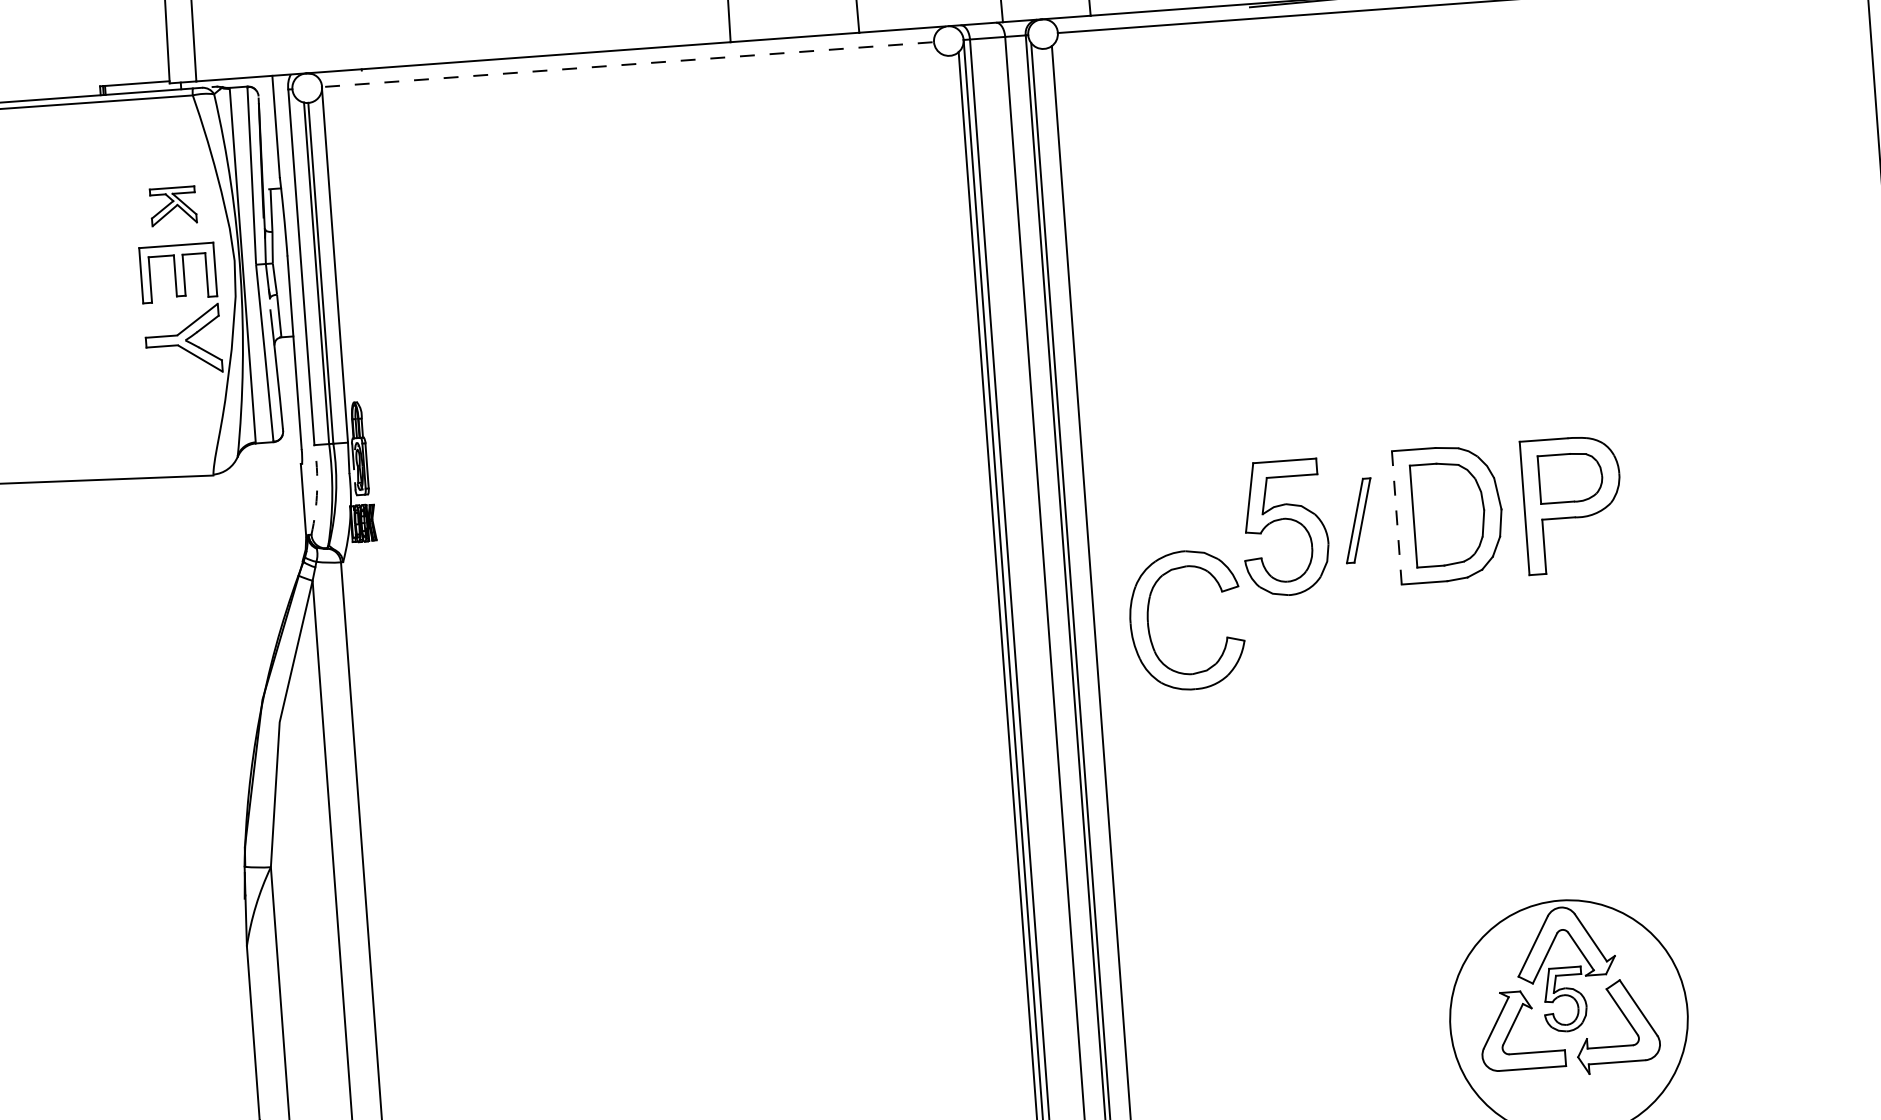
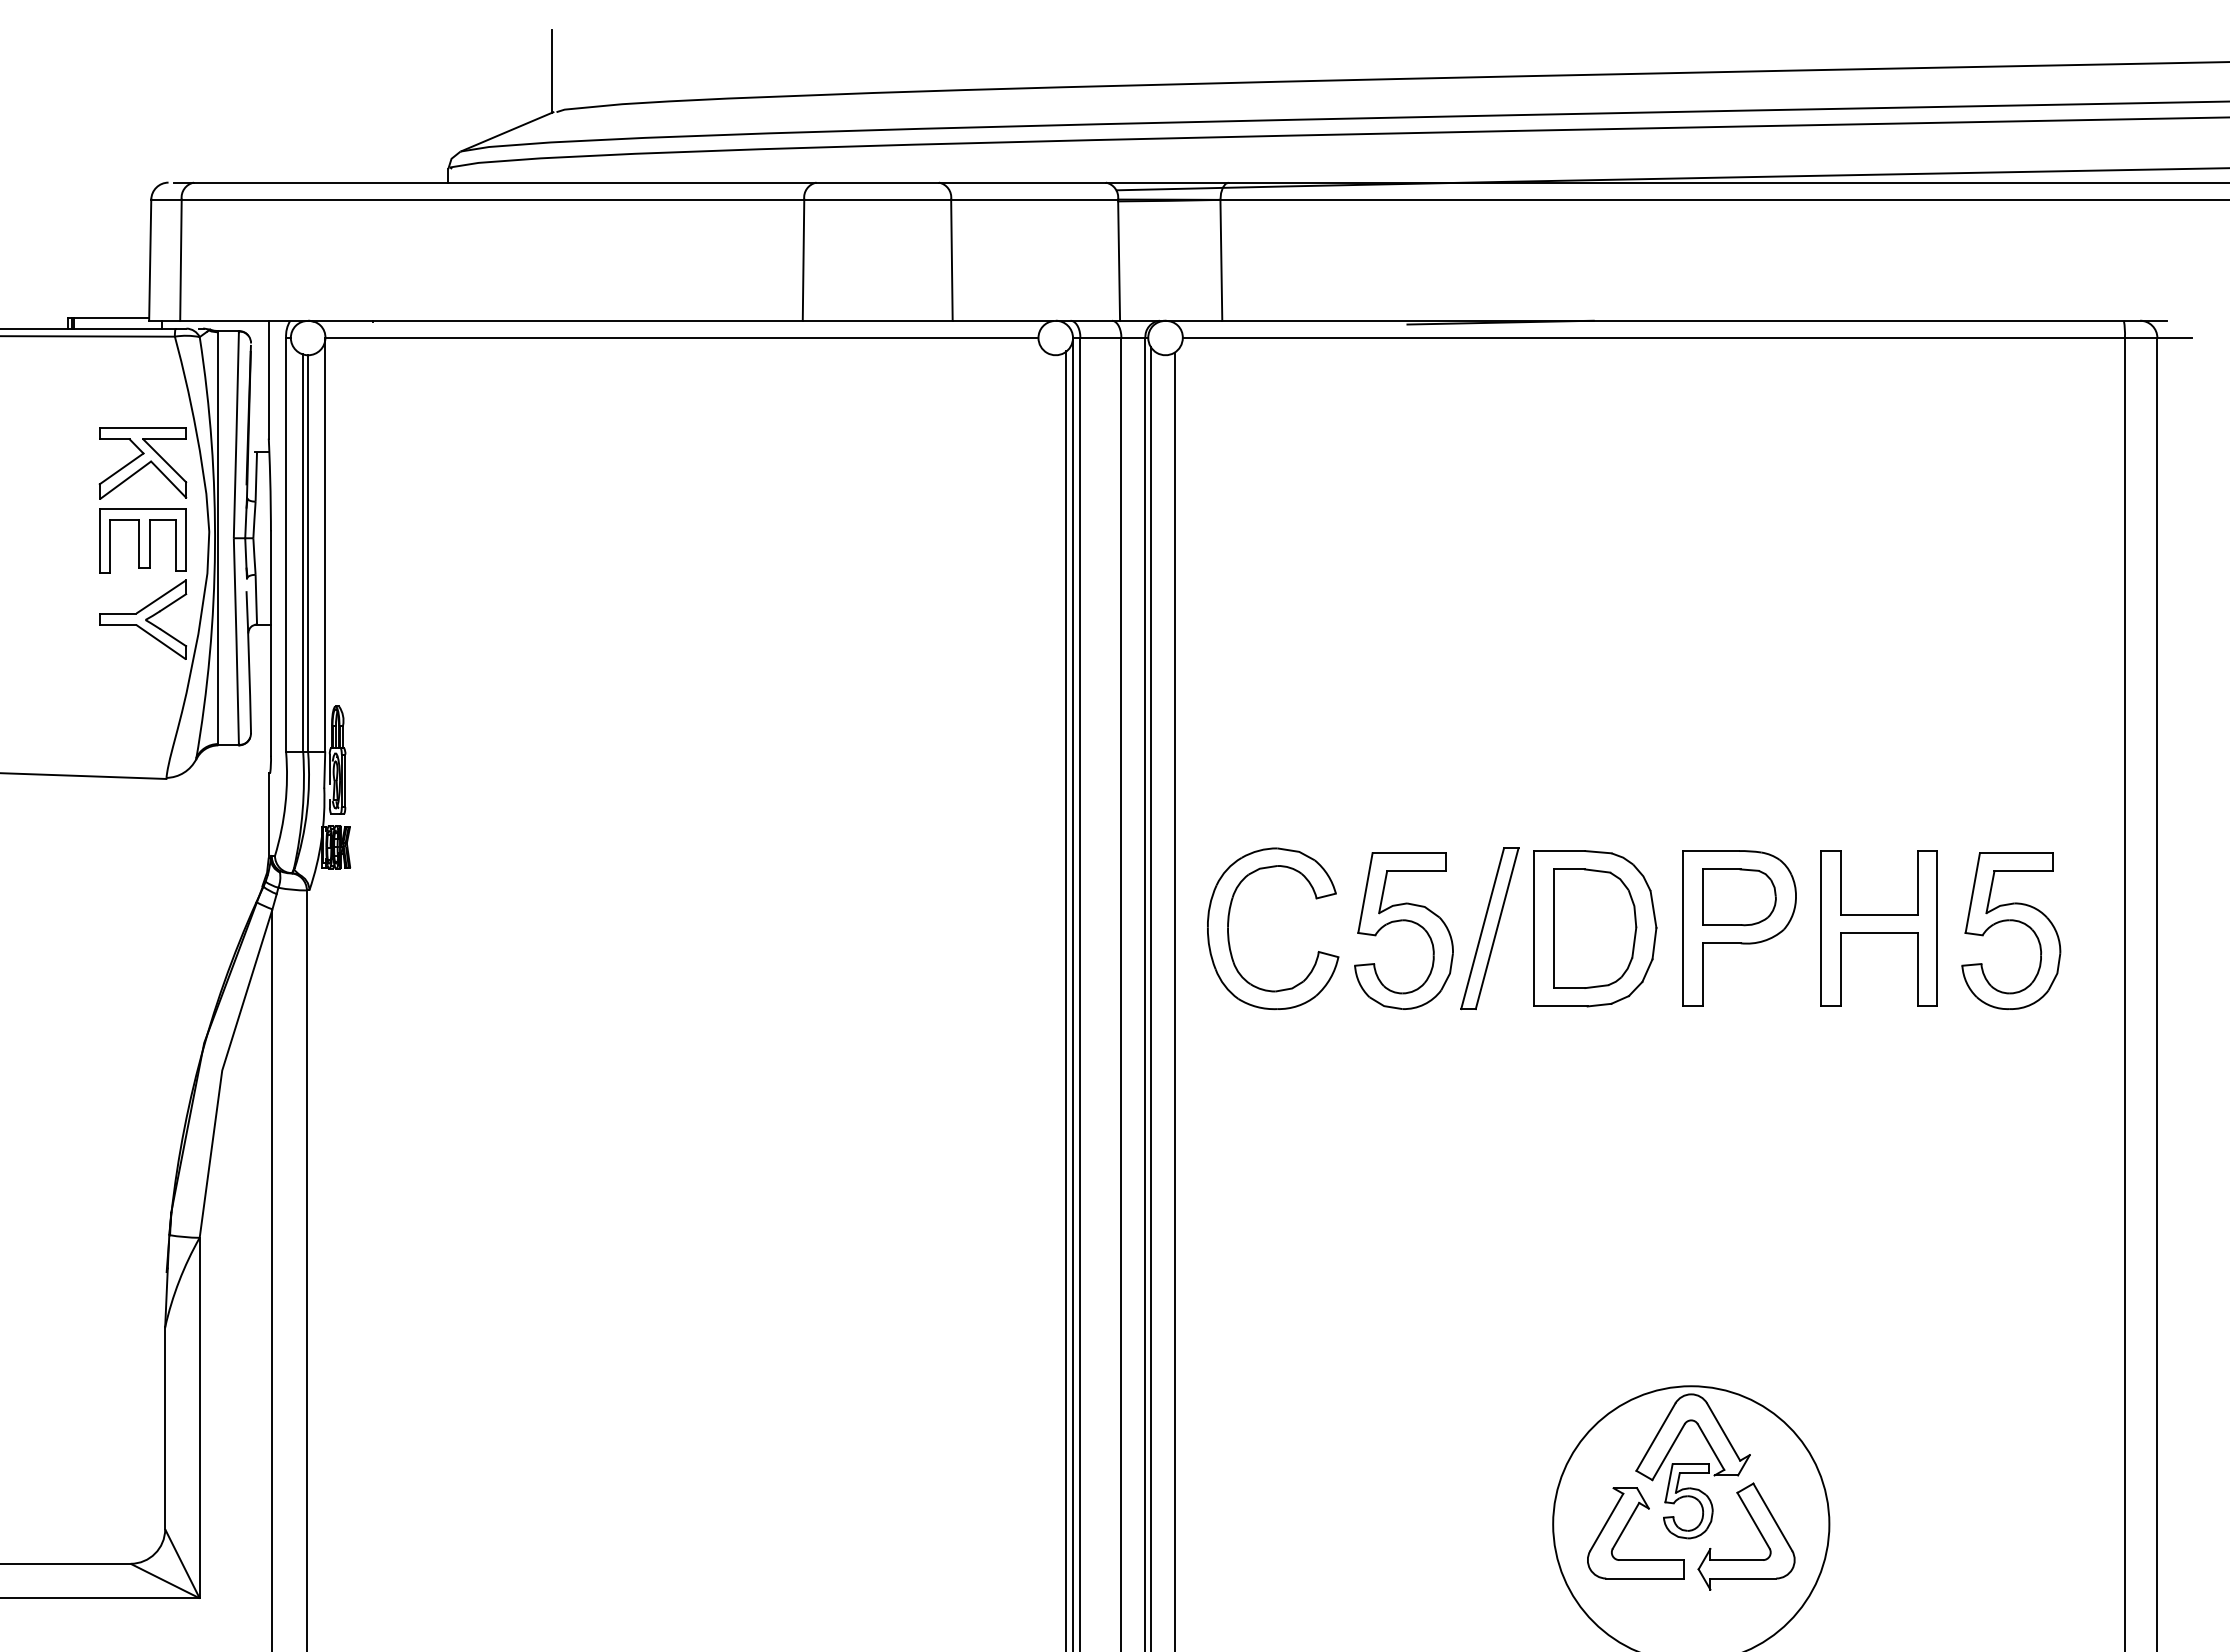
line: (627, 65) -> (681, 338), dashed -> solid
part: (173, 206) -> (142, 463), size x1.67
part: (1805, 481) -> (2011, 921), added
arc: (317, 489) -> (285, 804), dashed -> solid
part: (1692, 495) -> (1878, 928), added
line: (1396, 517) -> (1534, 928), dashed -> solid
part: (1358, 520) -> (1489, 928), size x1.67
part: (1148, 617) -> (1229, 922), moved

